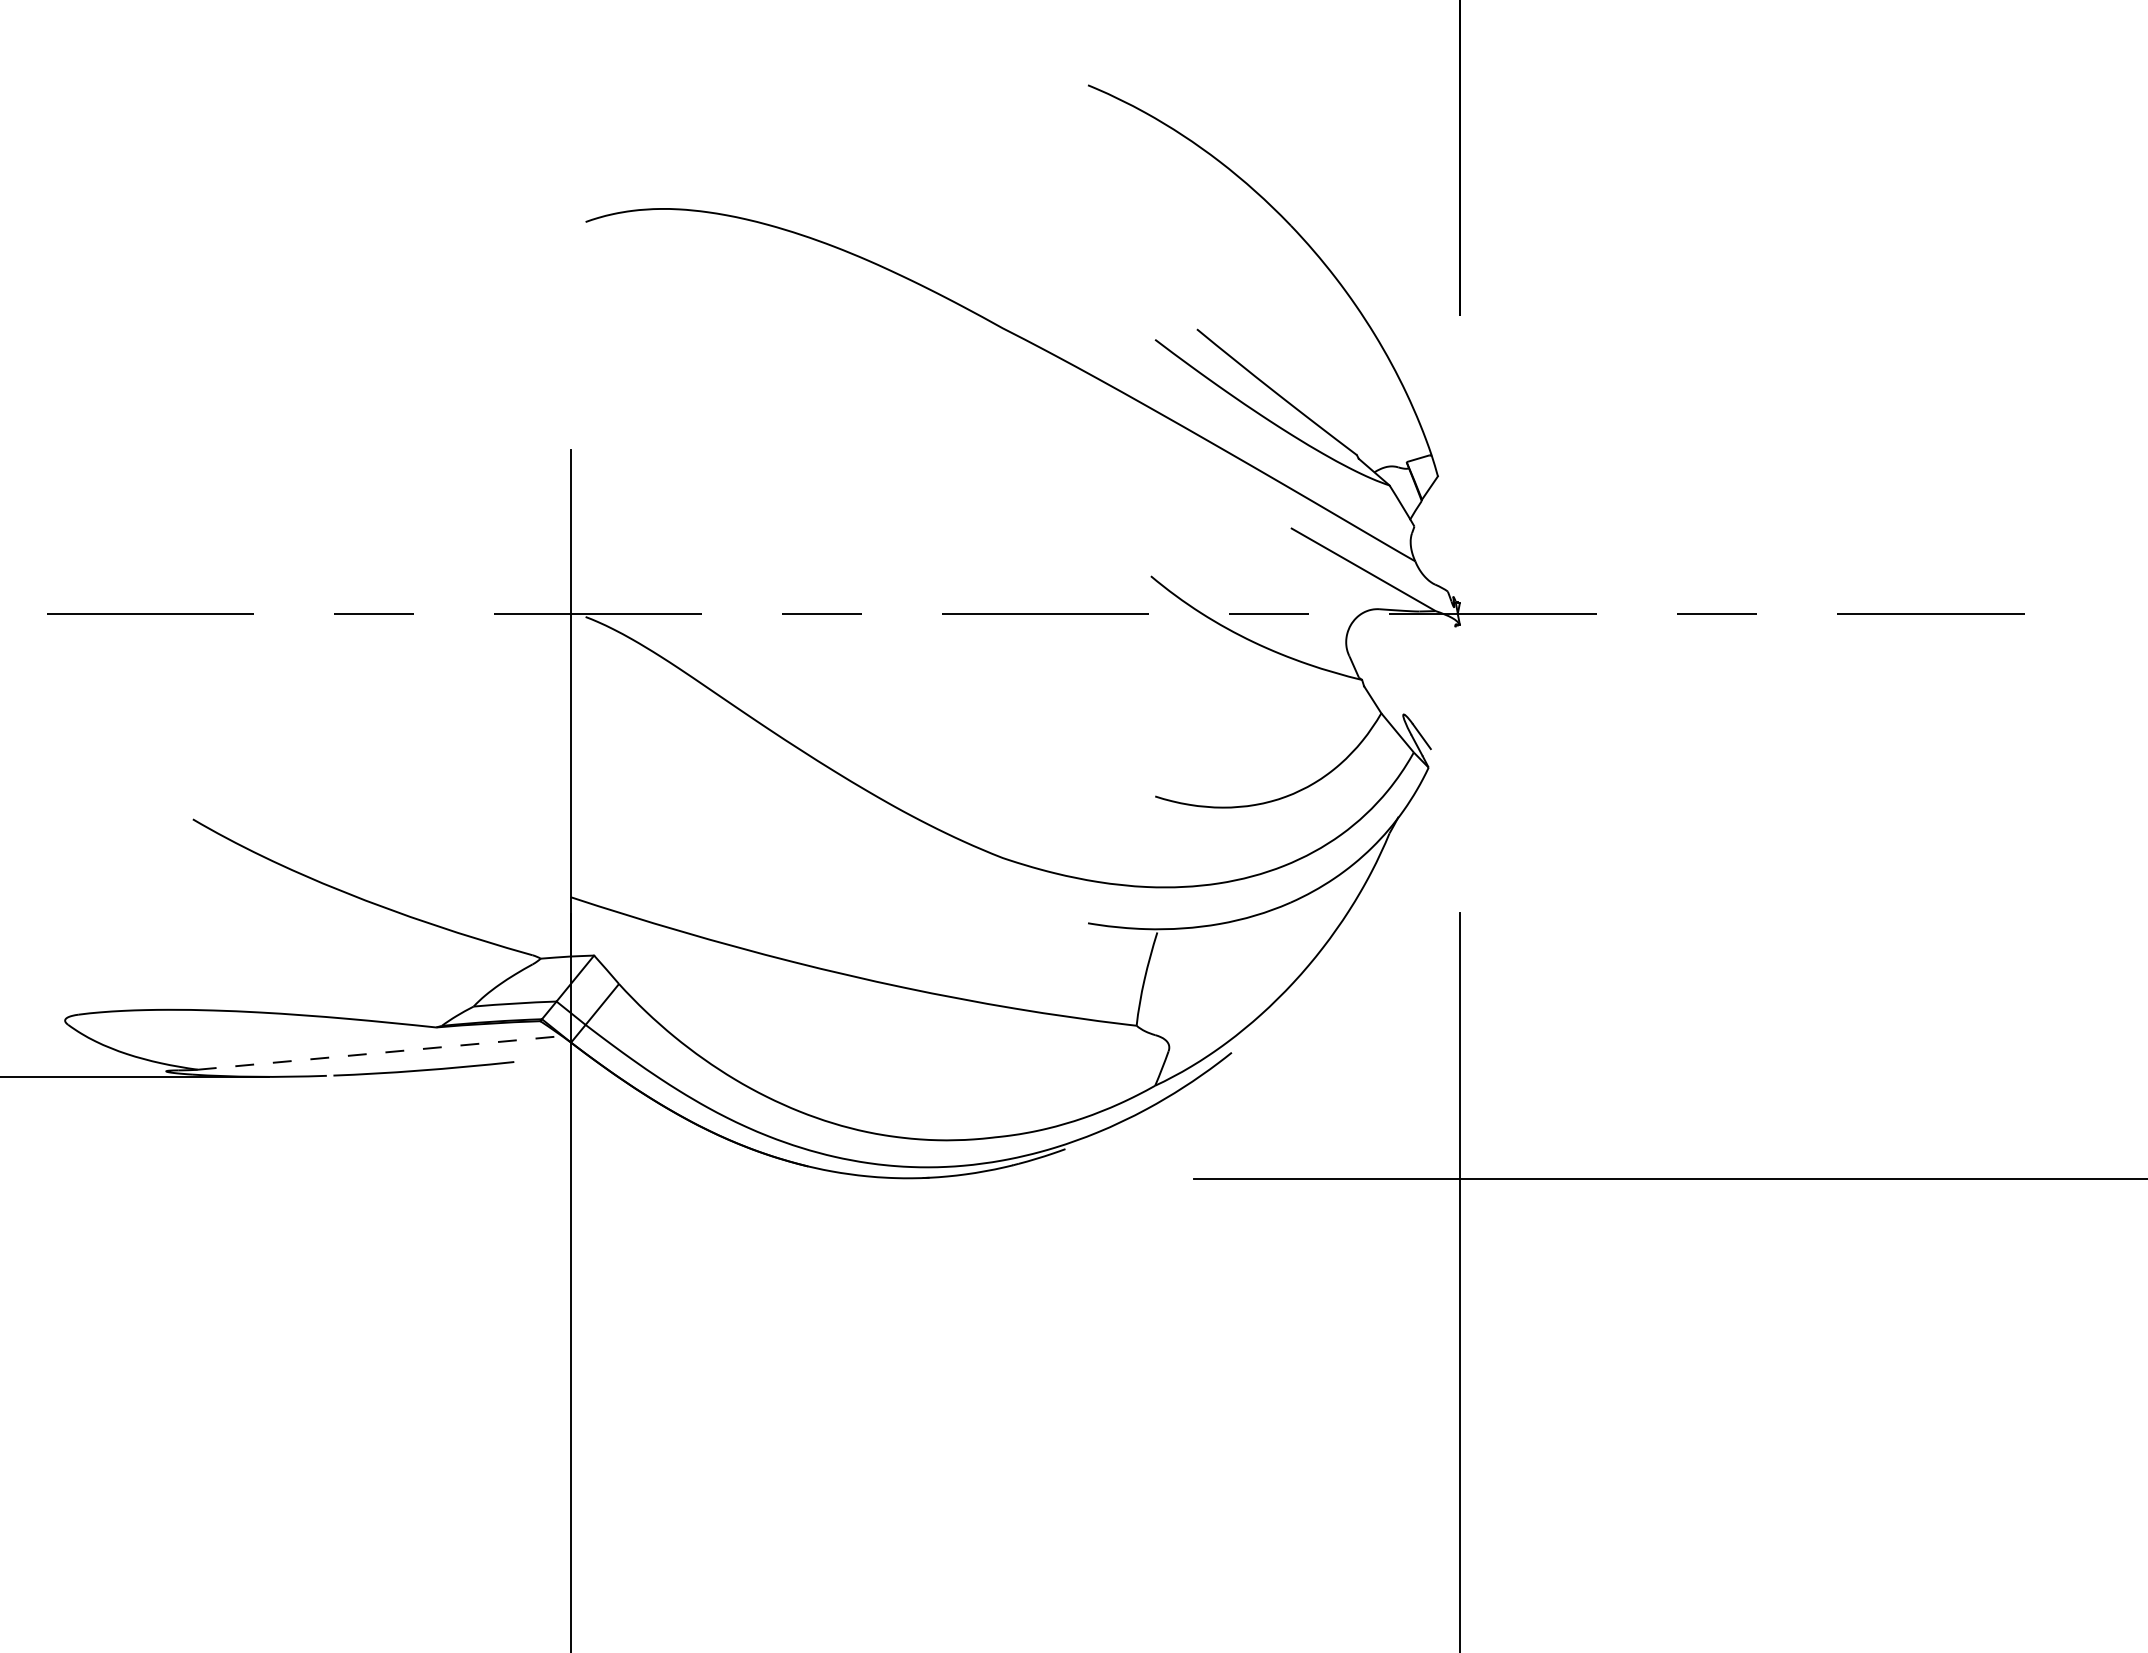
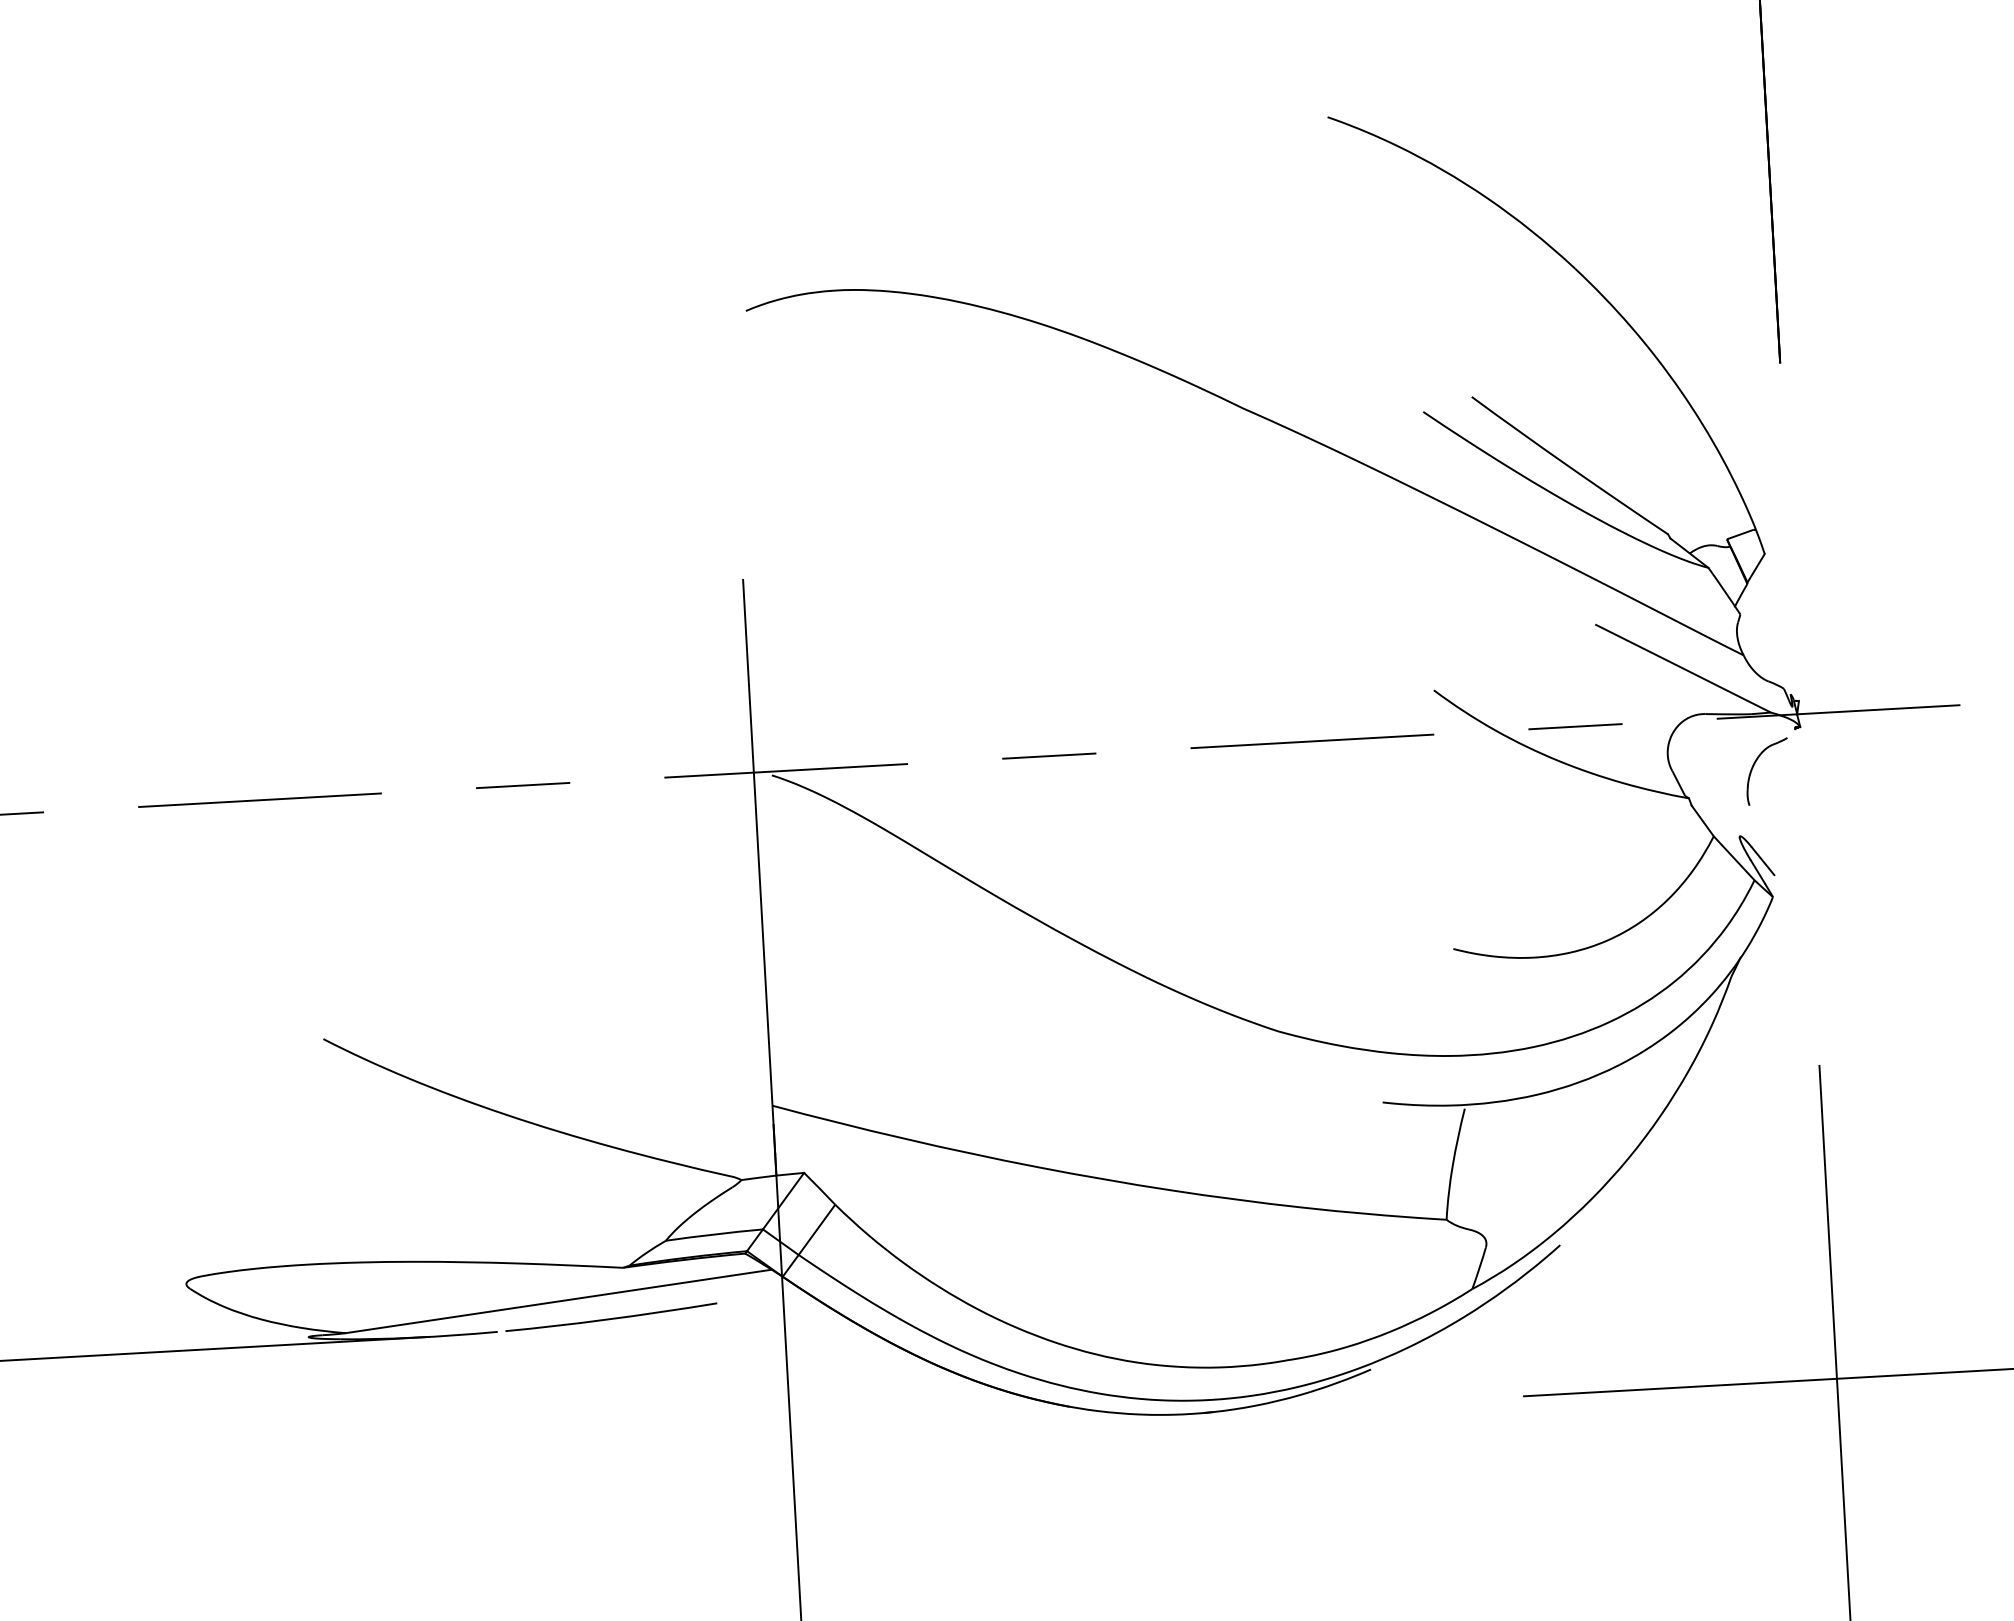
part: (1419, 655) -> (1754, 765), added
line: (379, 1052) -> (558, 1300), dashed -> solid

